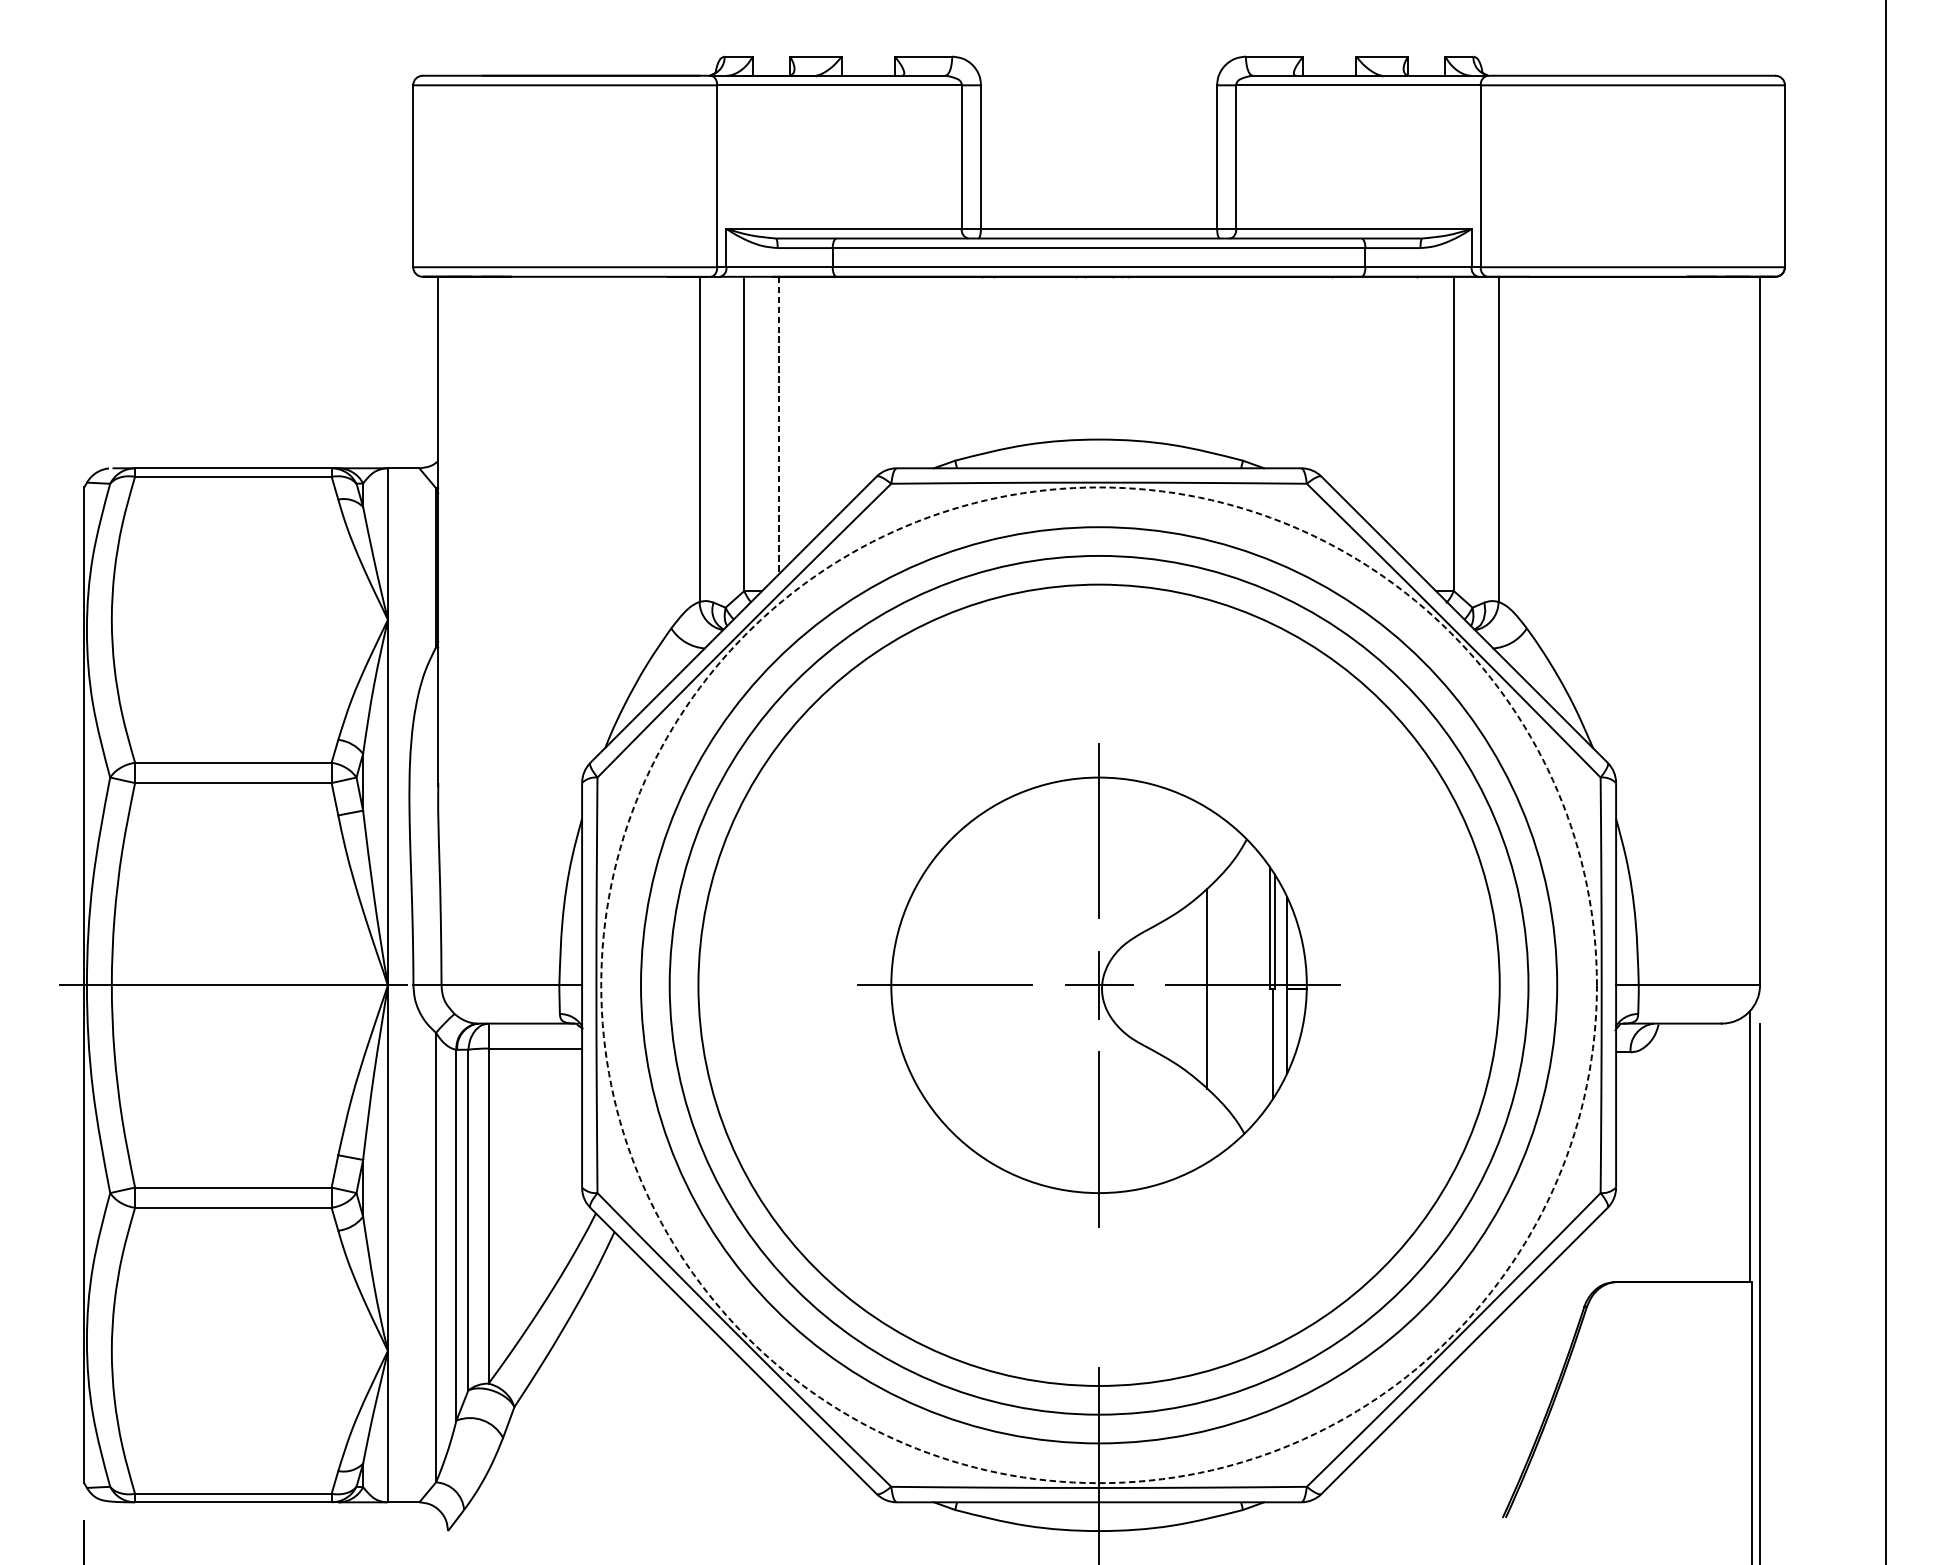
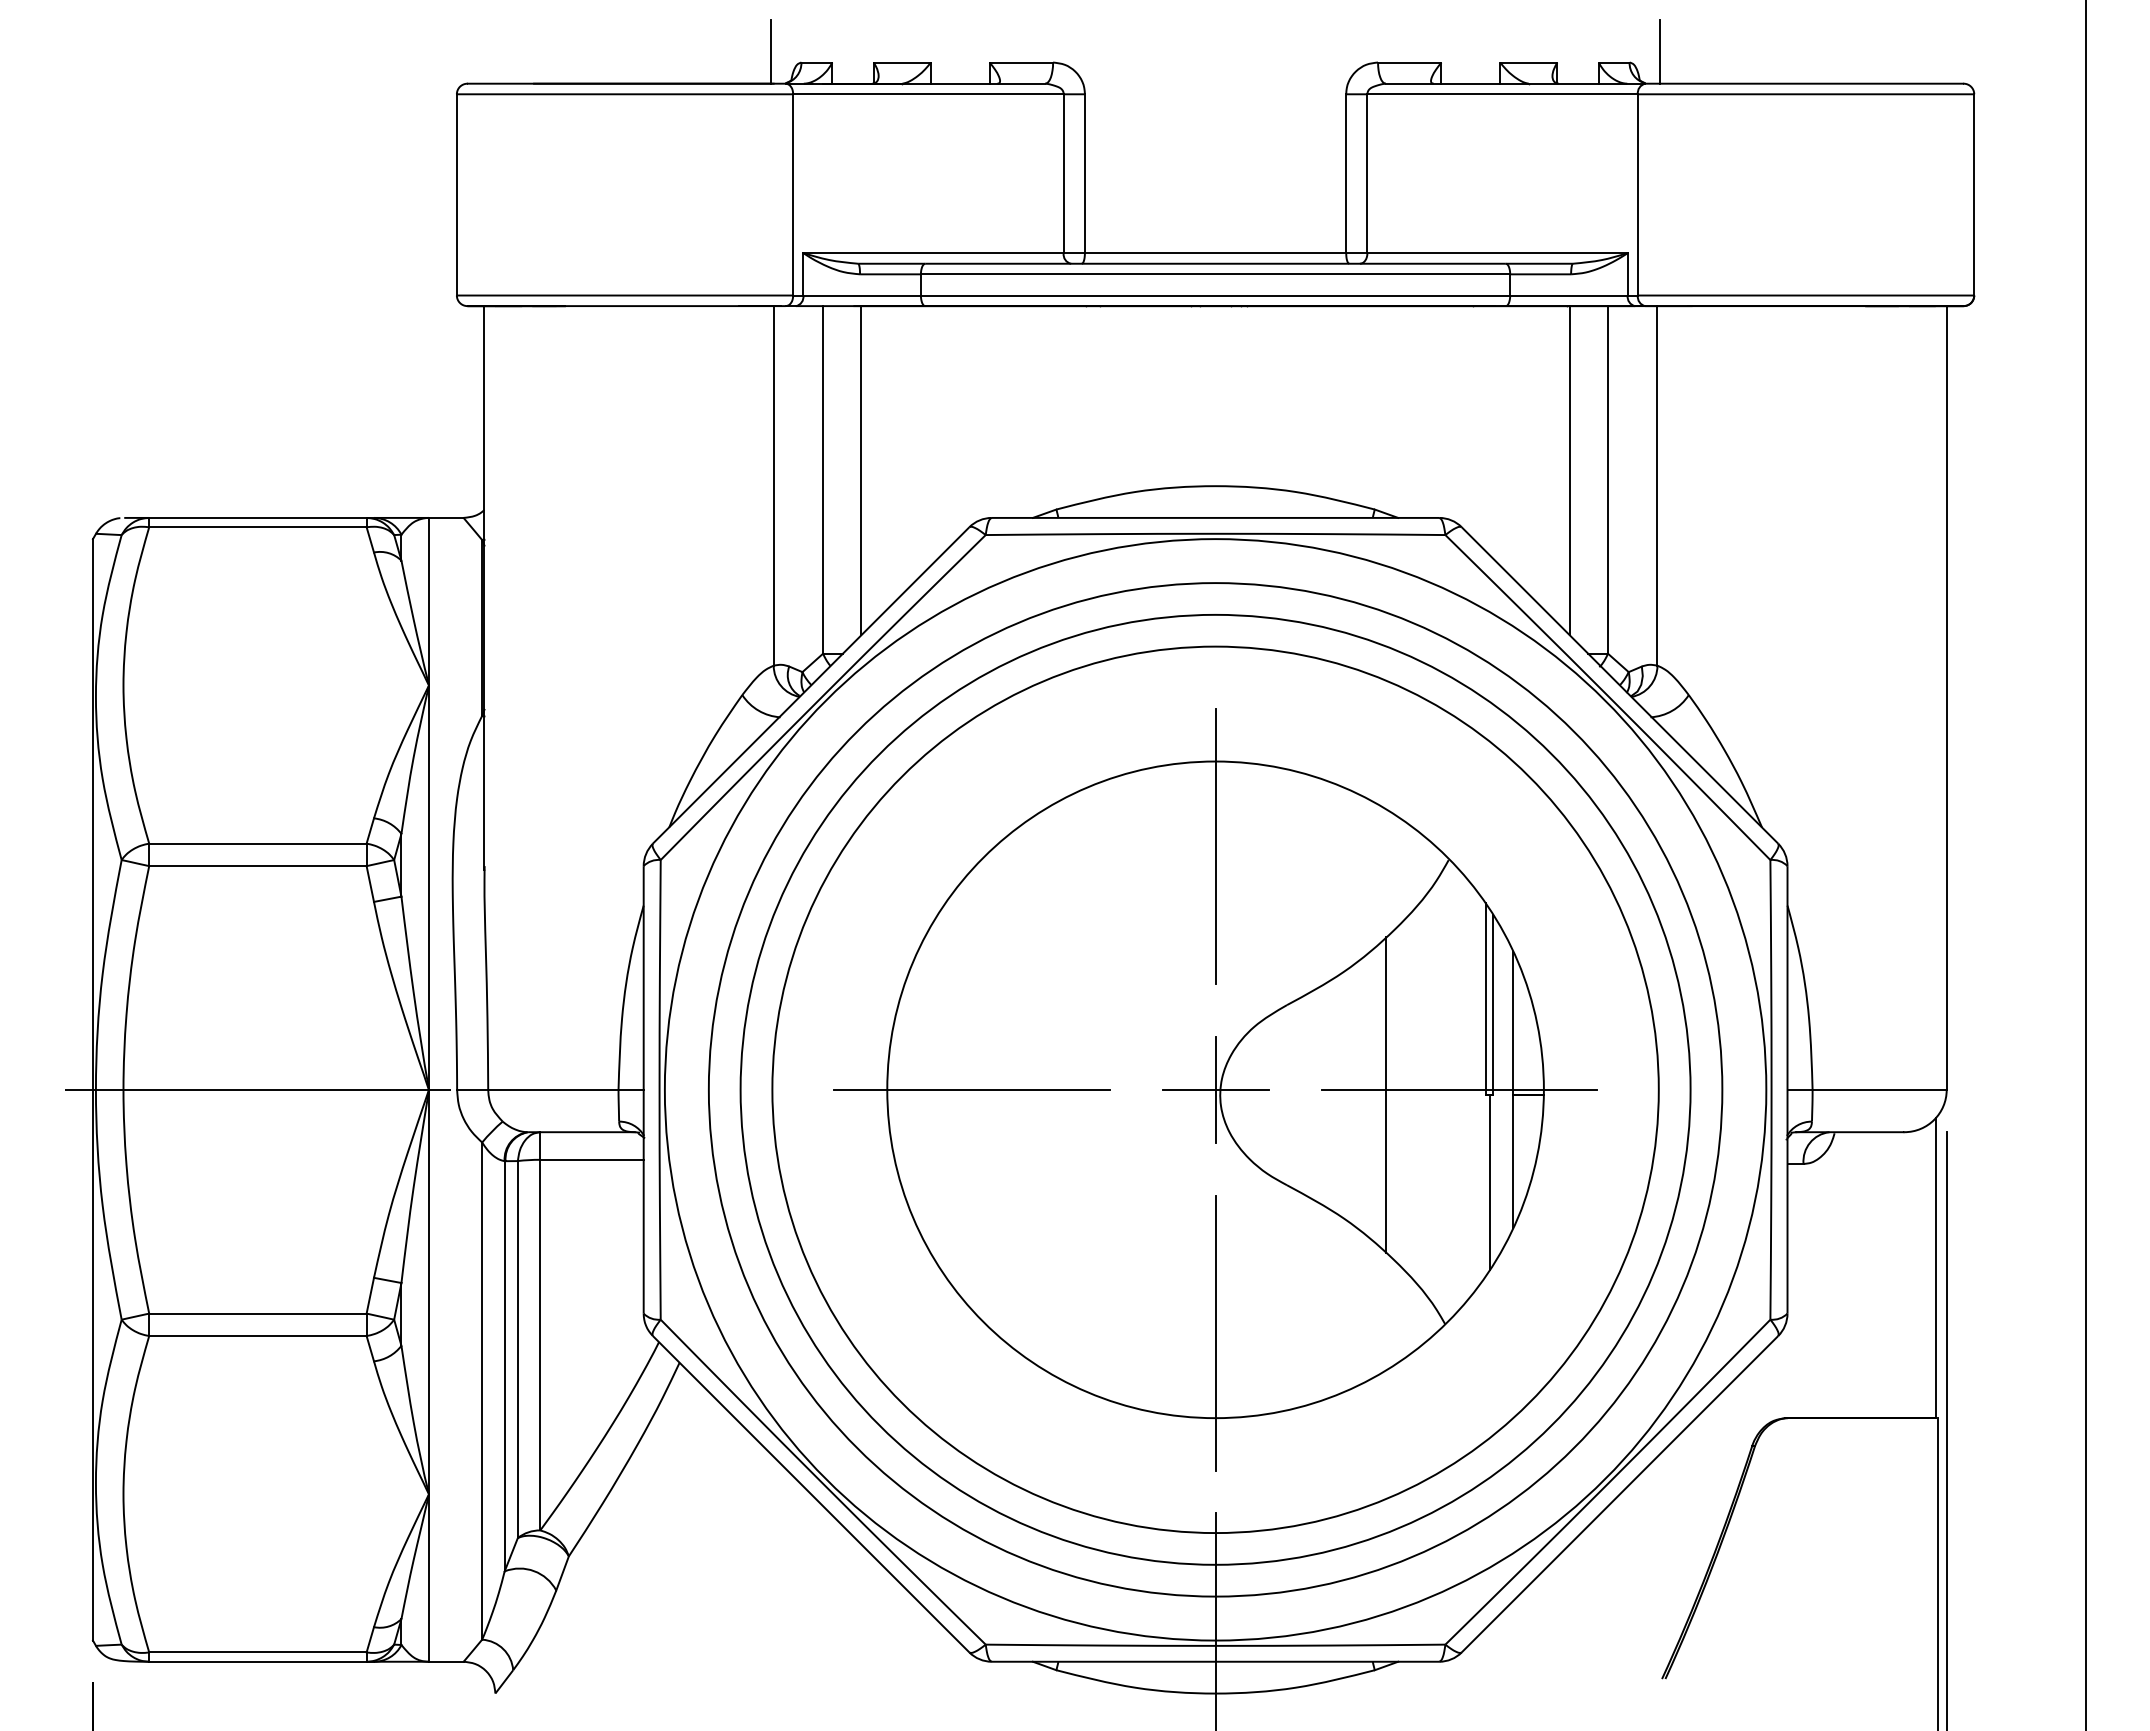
line: (696, 46) -> (770, 51), added
line: (1501, 46) -> (1660, 51), added
line: (778, 425) -> (861, 470), dashed -> solid
line: (1419, 425) -> (1569, 470), added
circle: (1099, 984) -> (1215, 1089), dashed -> solid
part: (1099, 984) -> (1215, 1089), size x1.43

